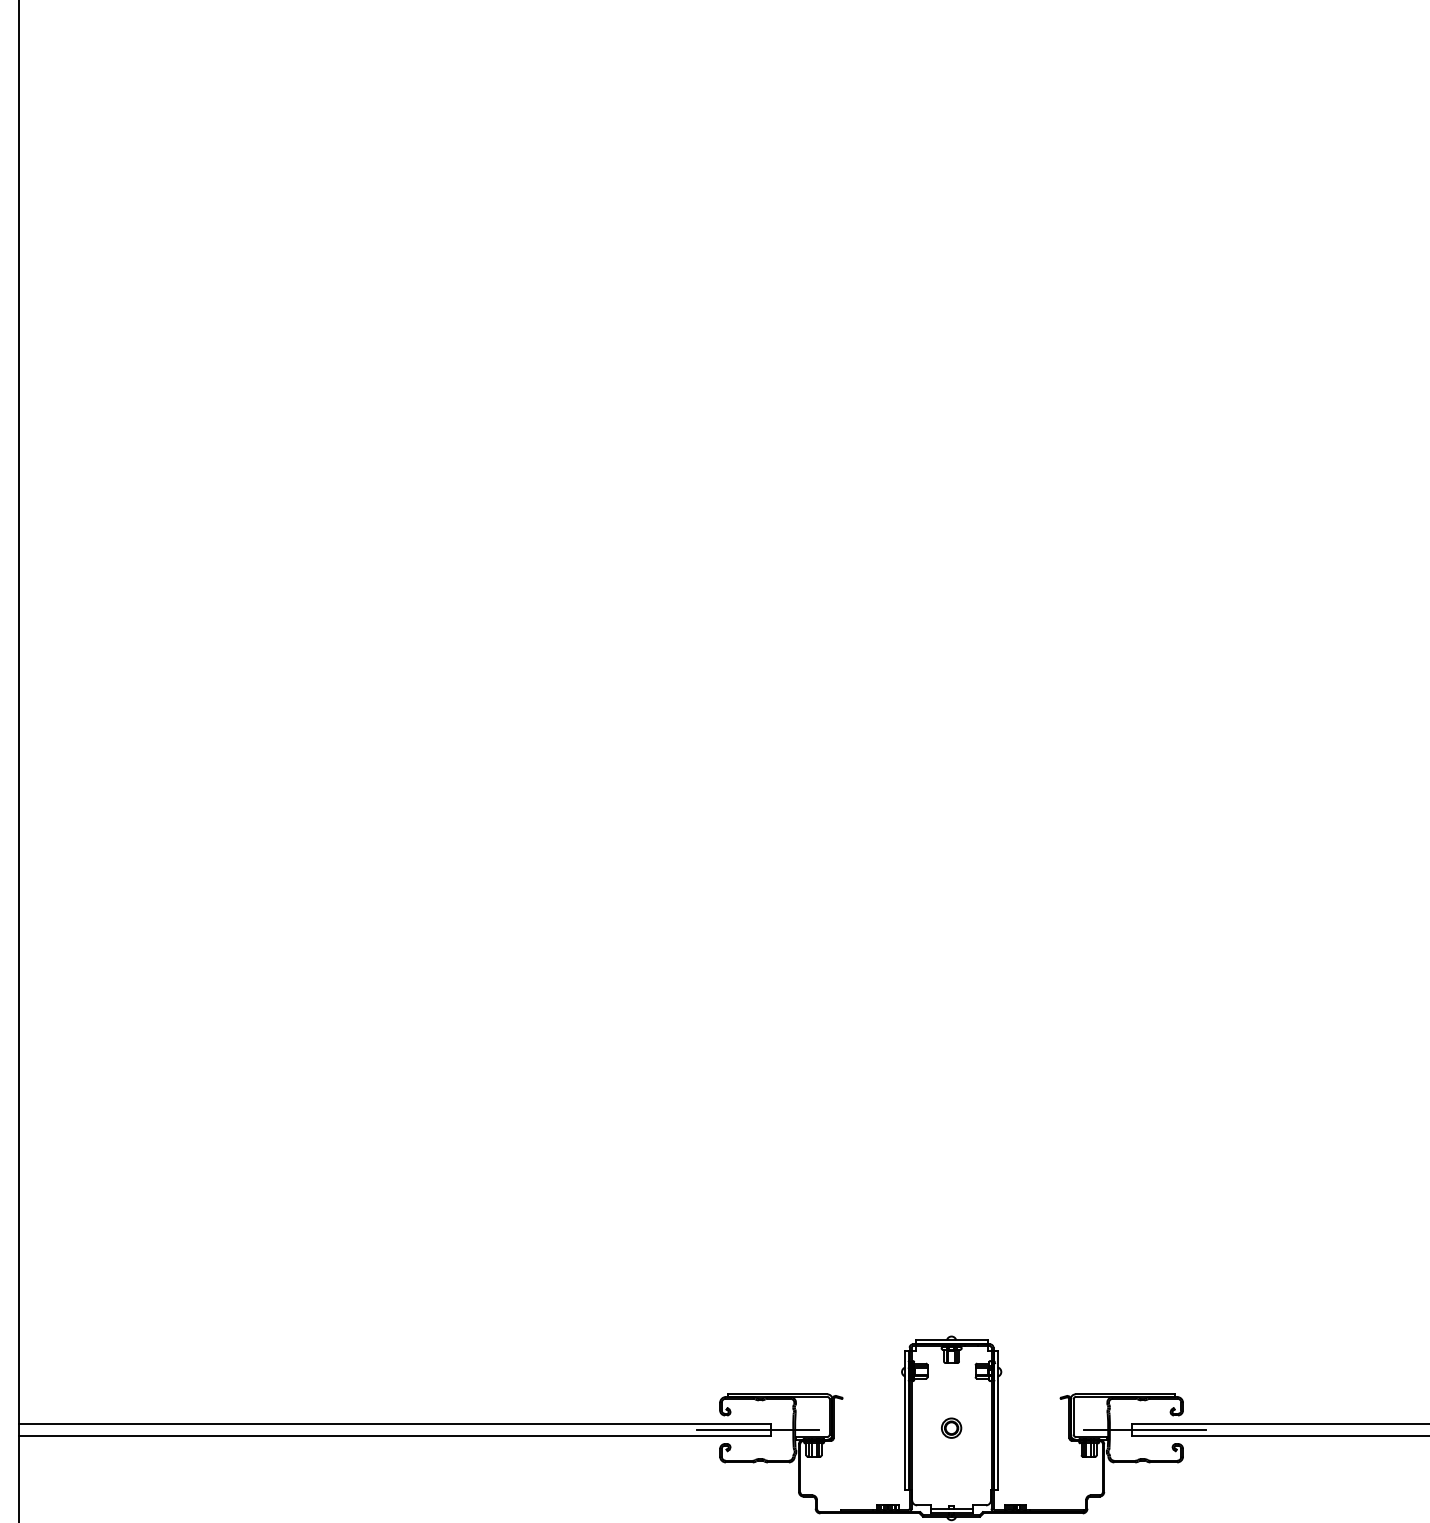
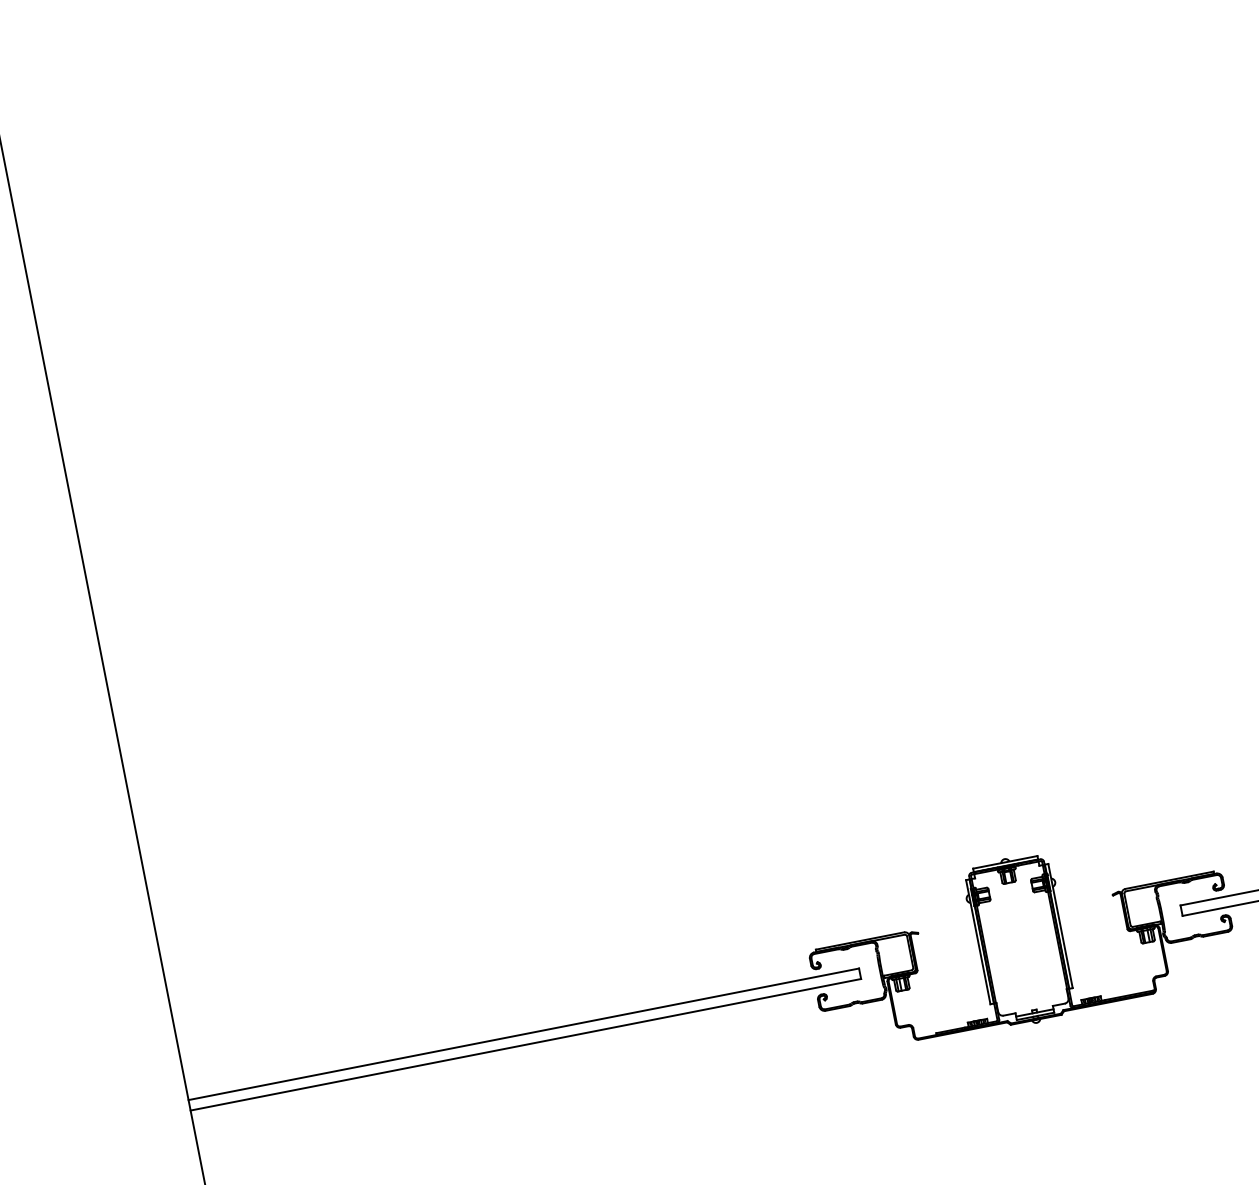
part: (951, 1427) -> (1020, 940), removed
line: (758, 1429) -> (848, 975), removed
line: (1144, 1429) -> (1192, 908), removed

